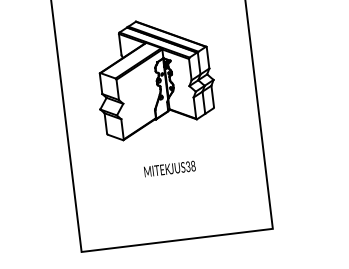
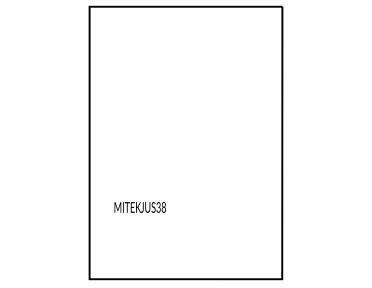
part: (155, 78) -> (183, 115), removed
text: (169, 169) -> (139, 207), moved

